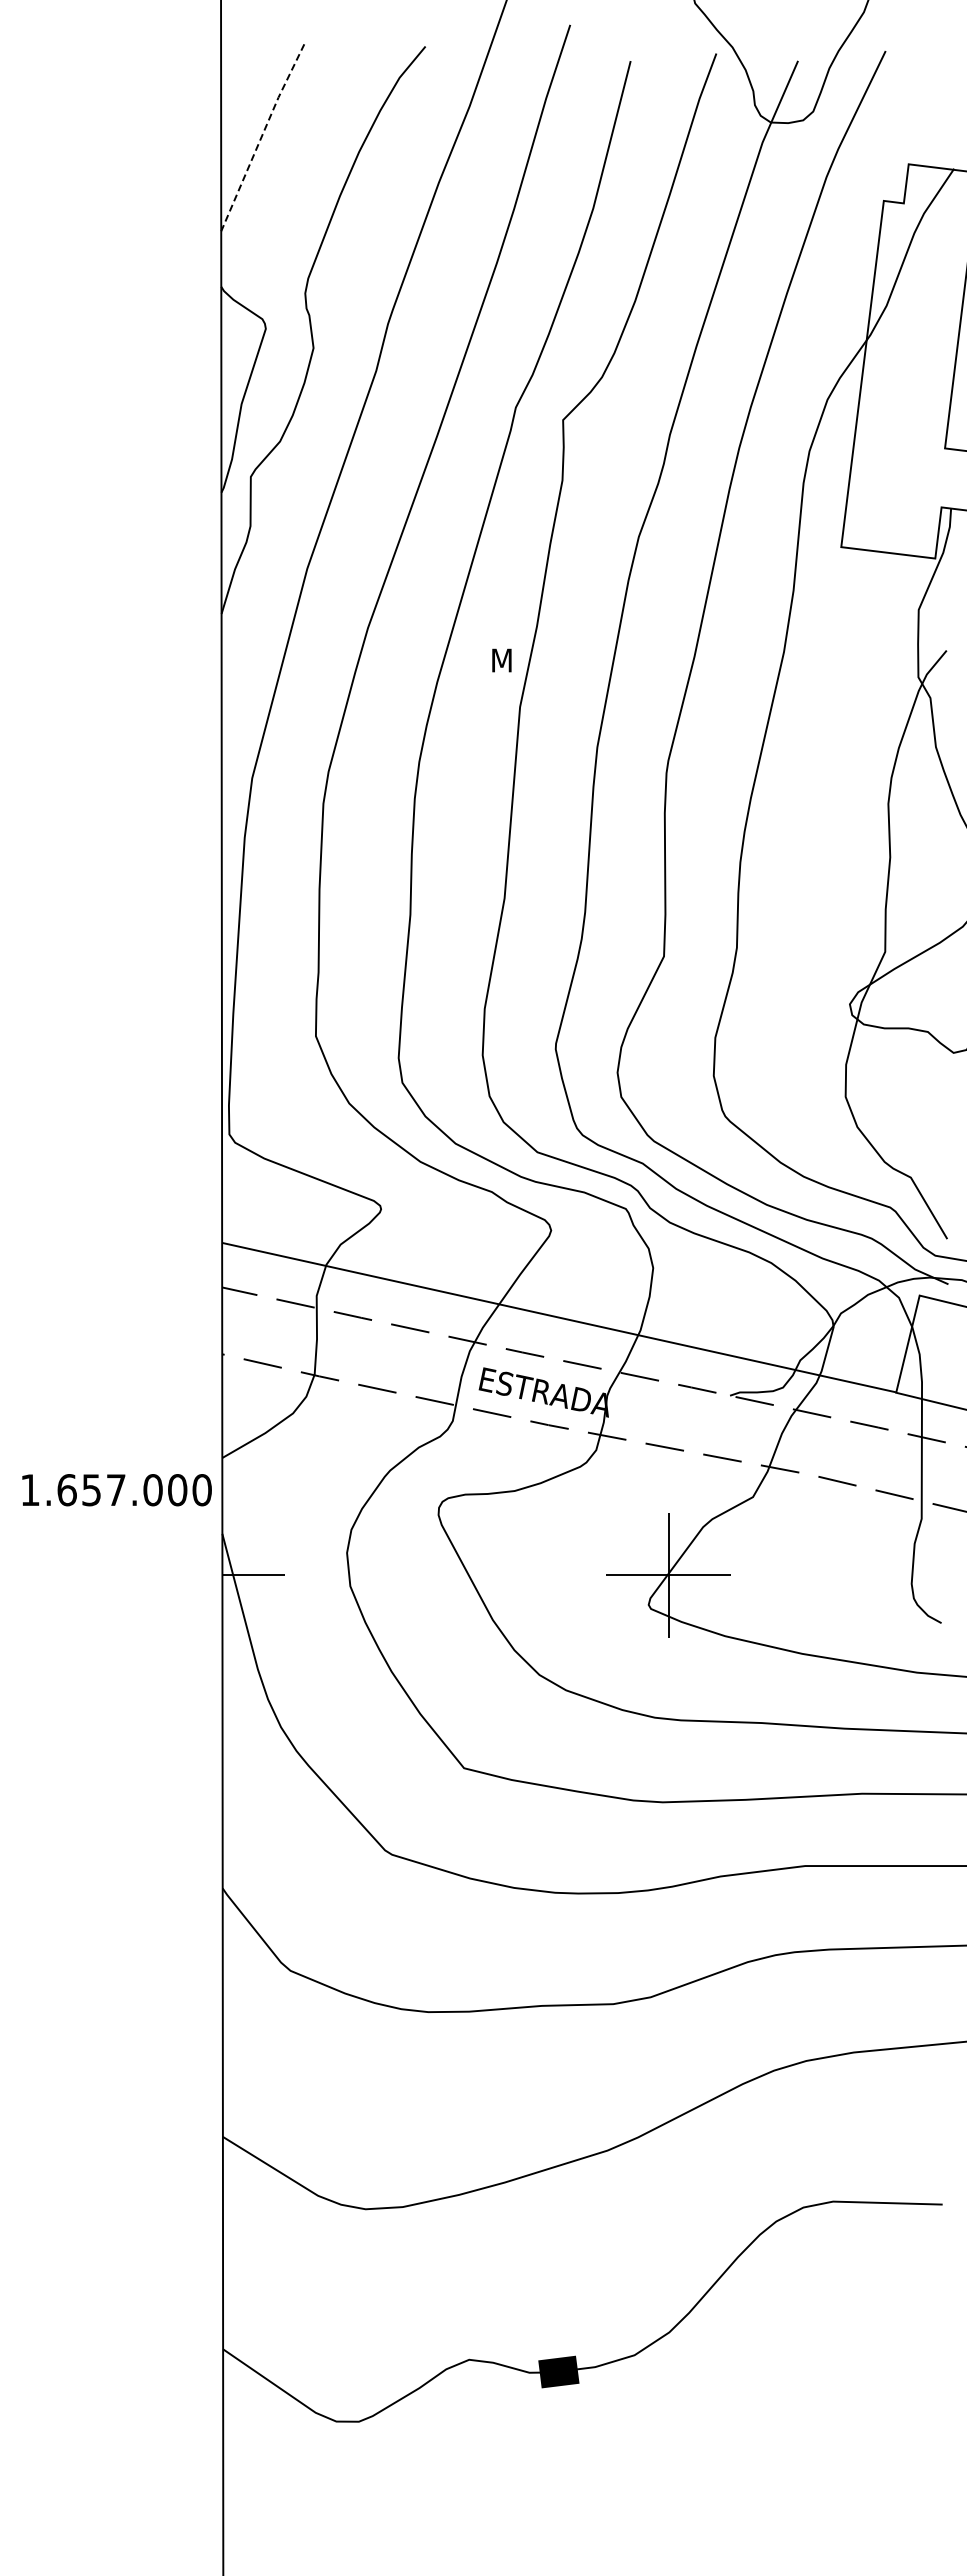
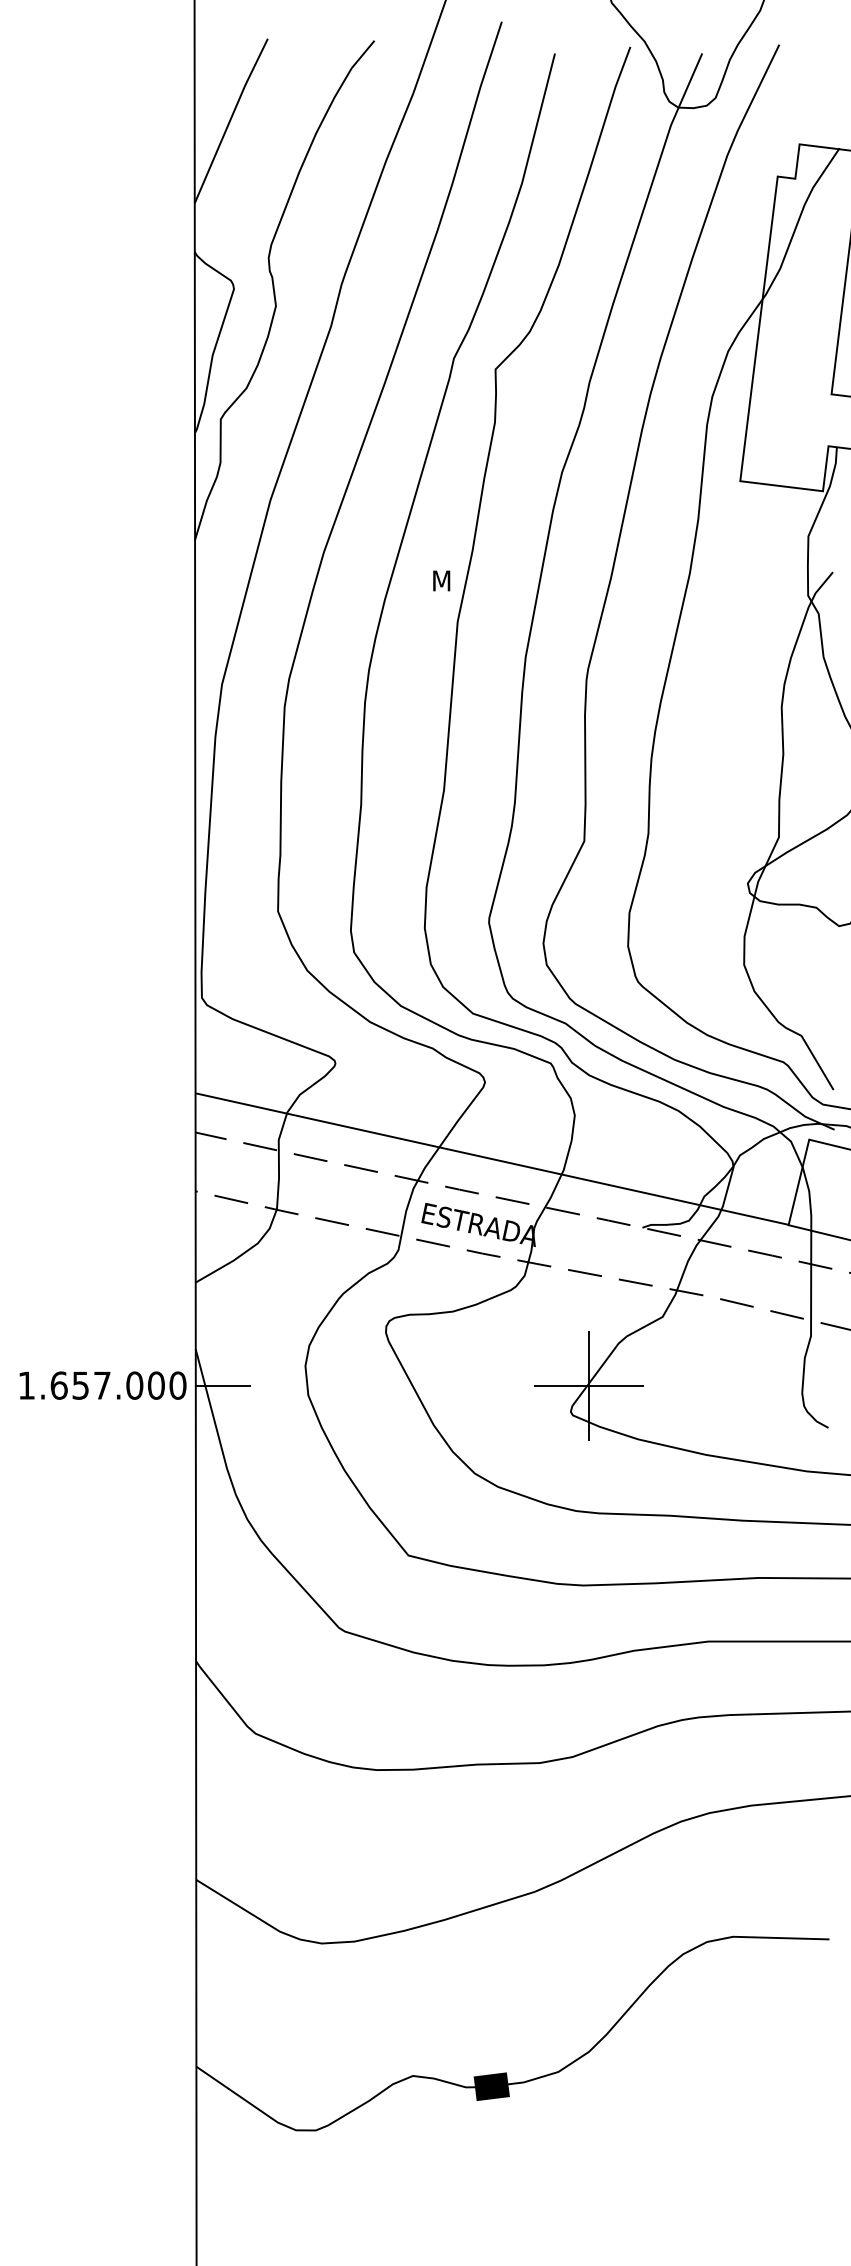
line: (261, 136) -> (230, 119), dashed -> solid
text: (116, 1490) -> (102, 1385), moved

